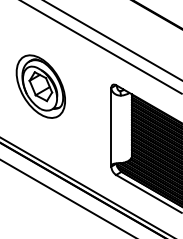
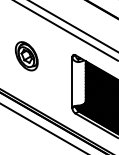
part: (40, 87) -> (26, 56), size x0.7

